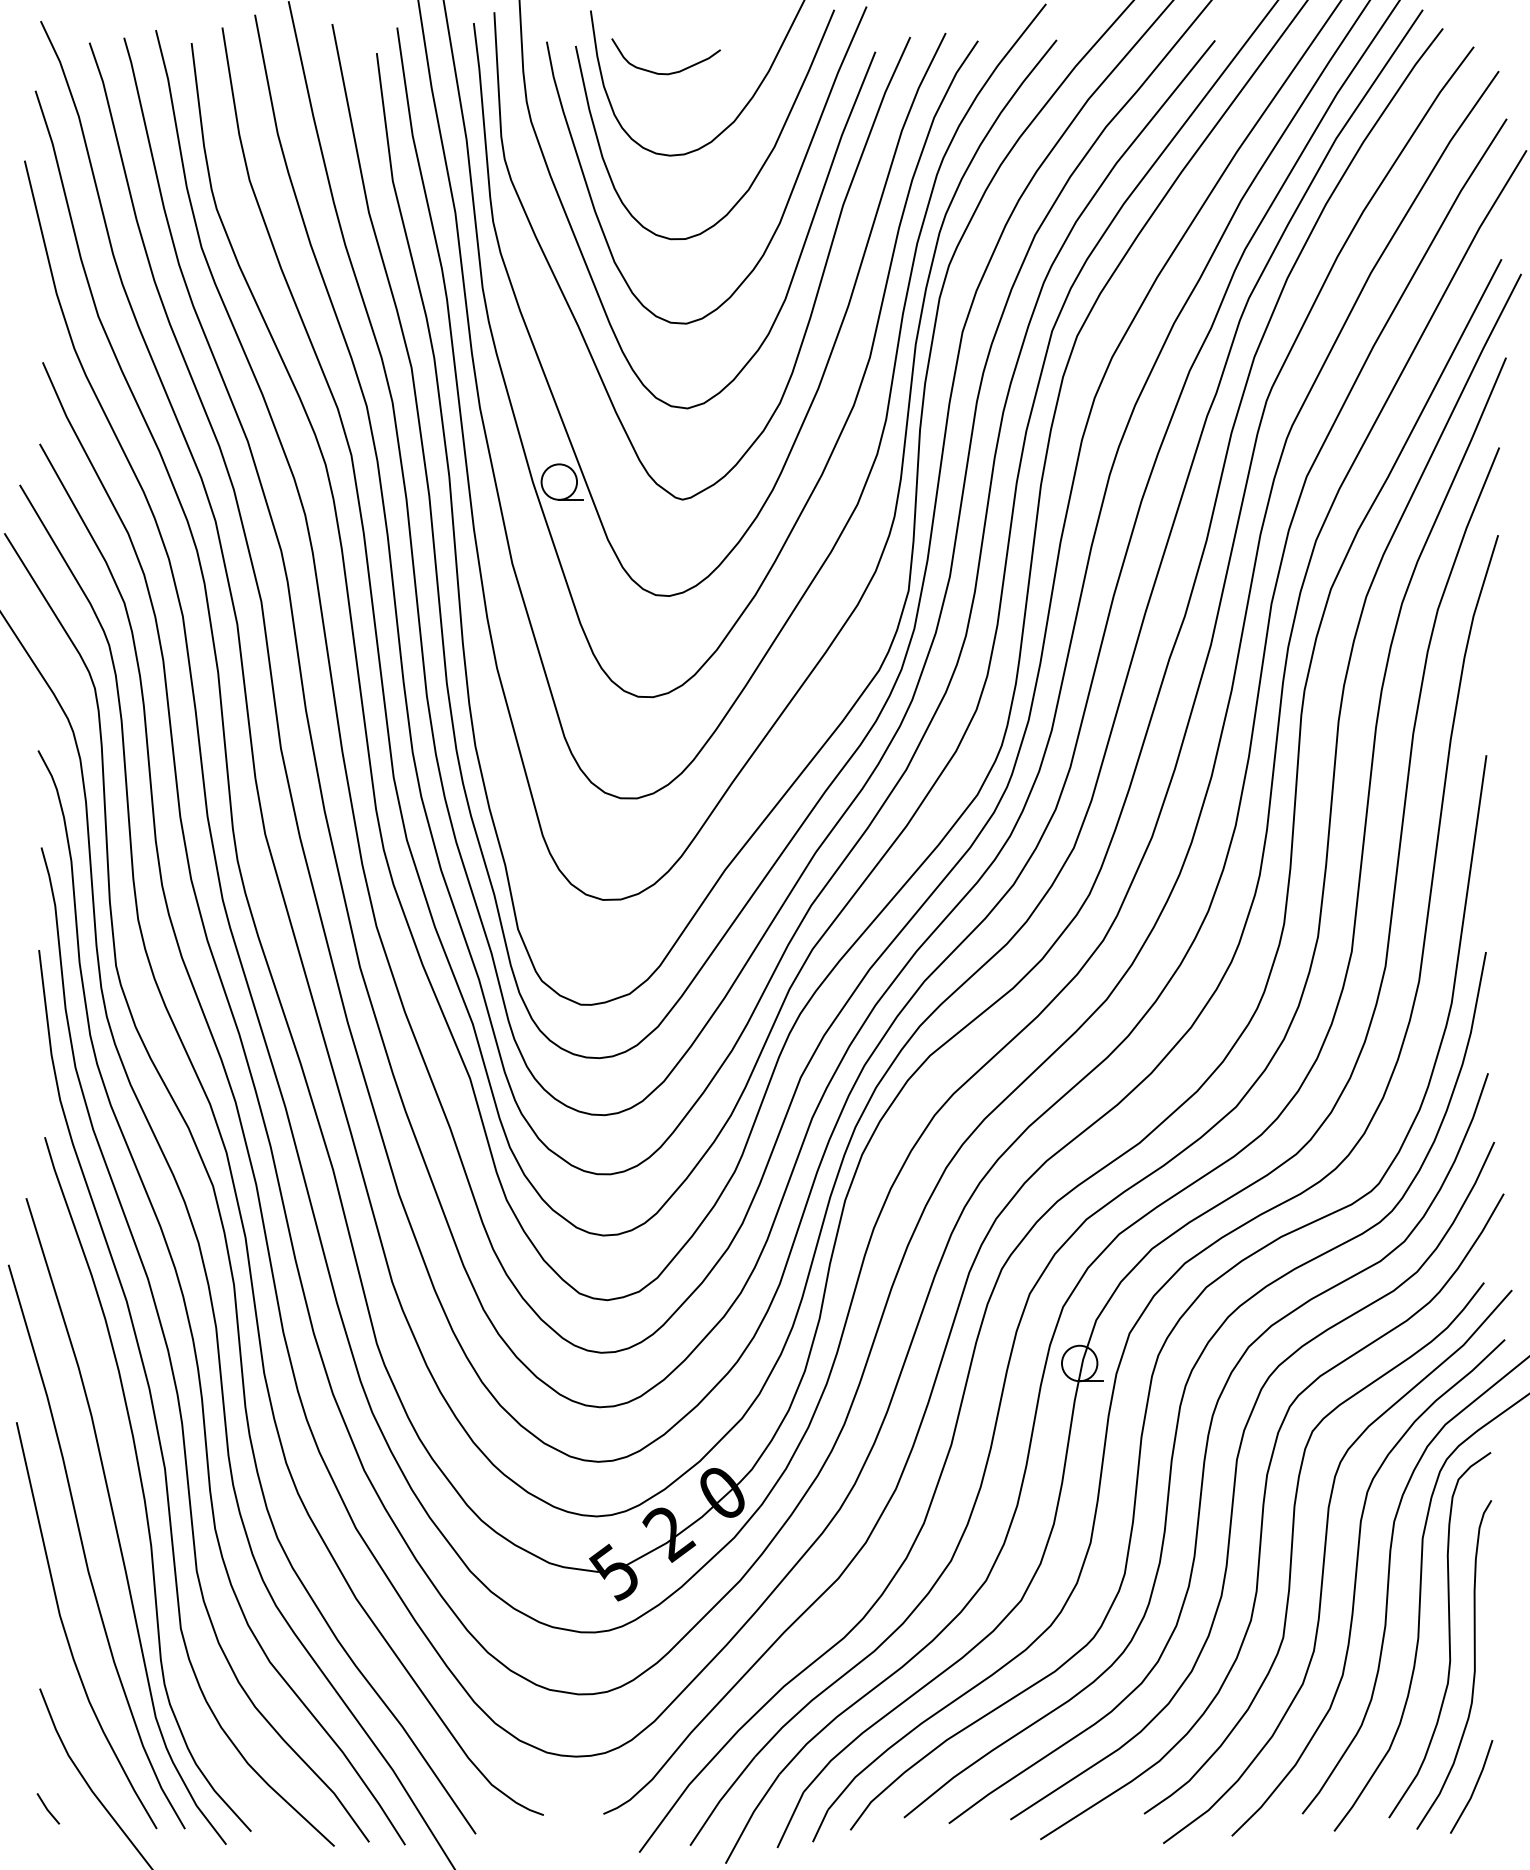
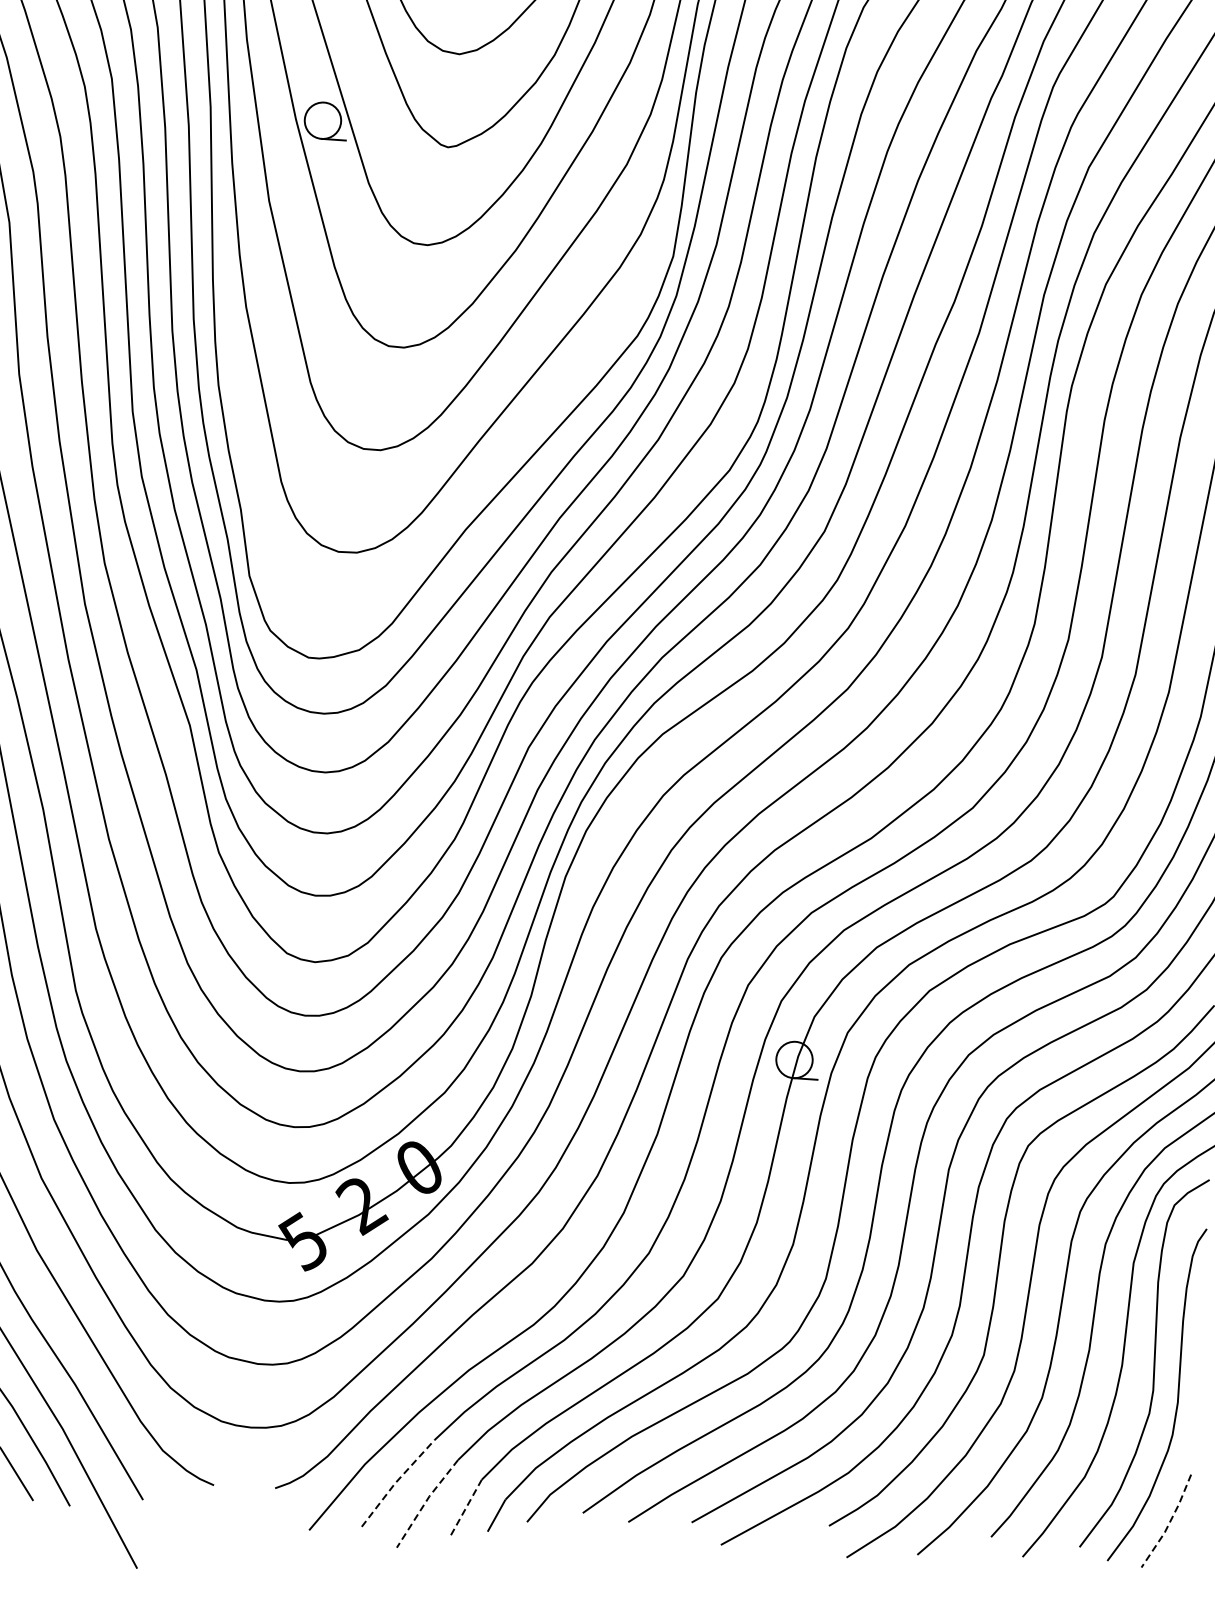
line: (1474, 1788) -> (1169, 1522), solid -> dashed
line: (720, 1800) -> (396, 1482), solid -> dashed
line: (750, 1817) -> (425, 1502), solid -> dashed
line: (790, 1820) -> (466, 1507), solid -> dashed

